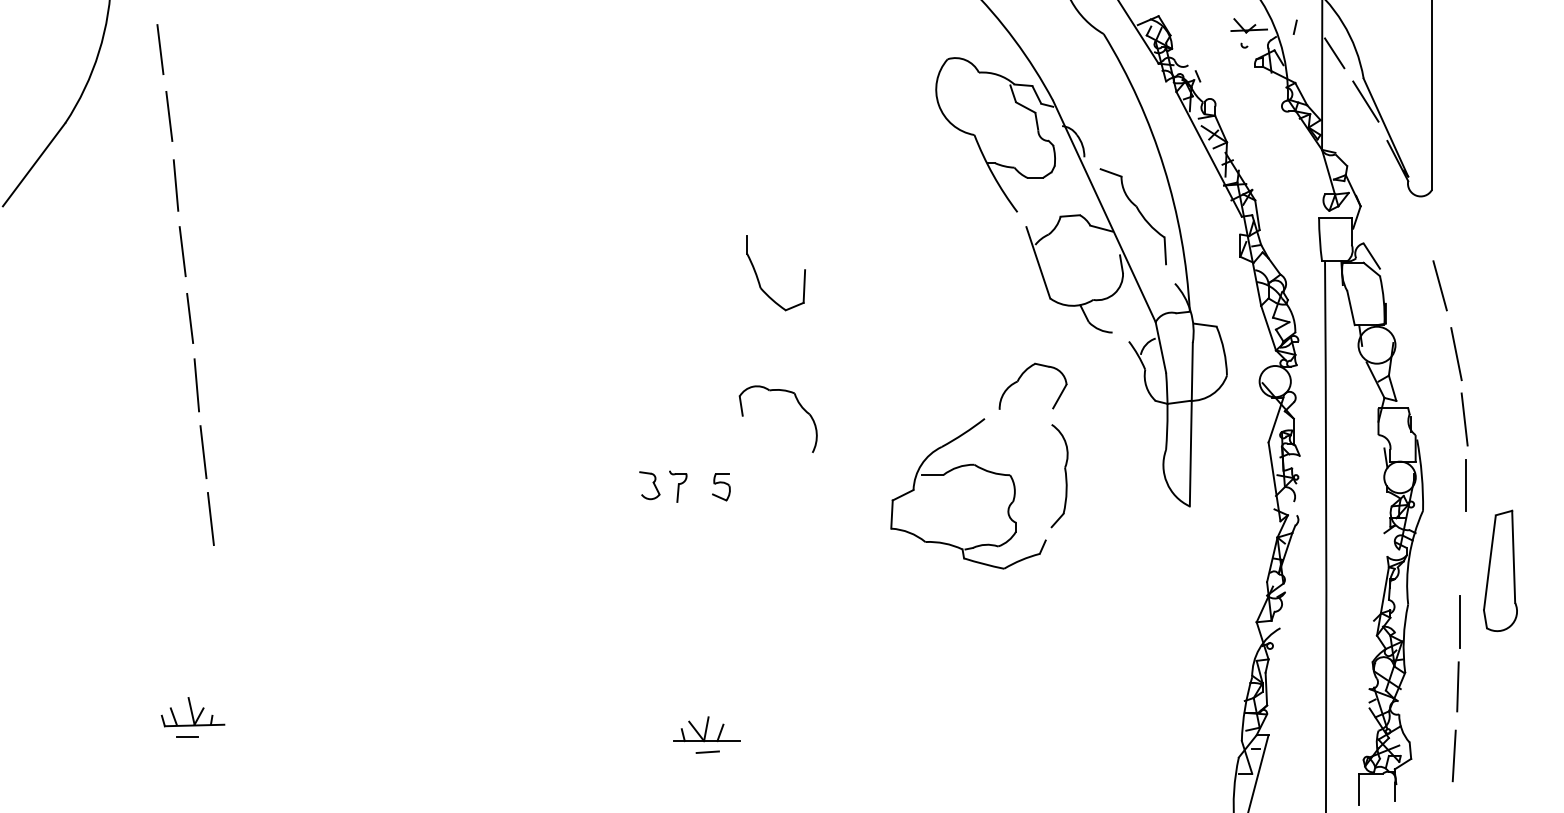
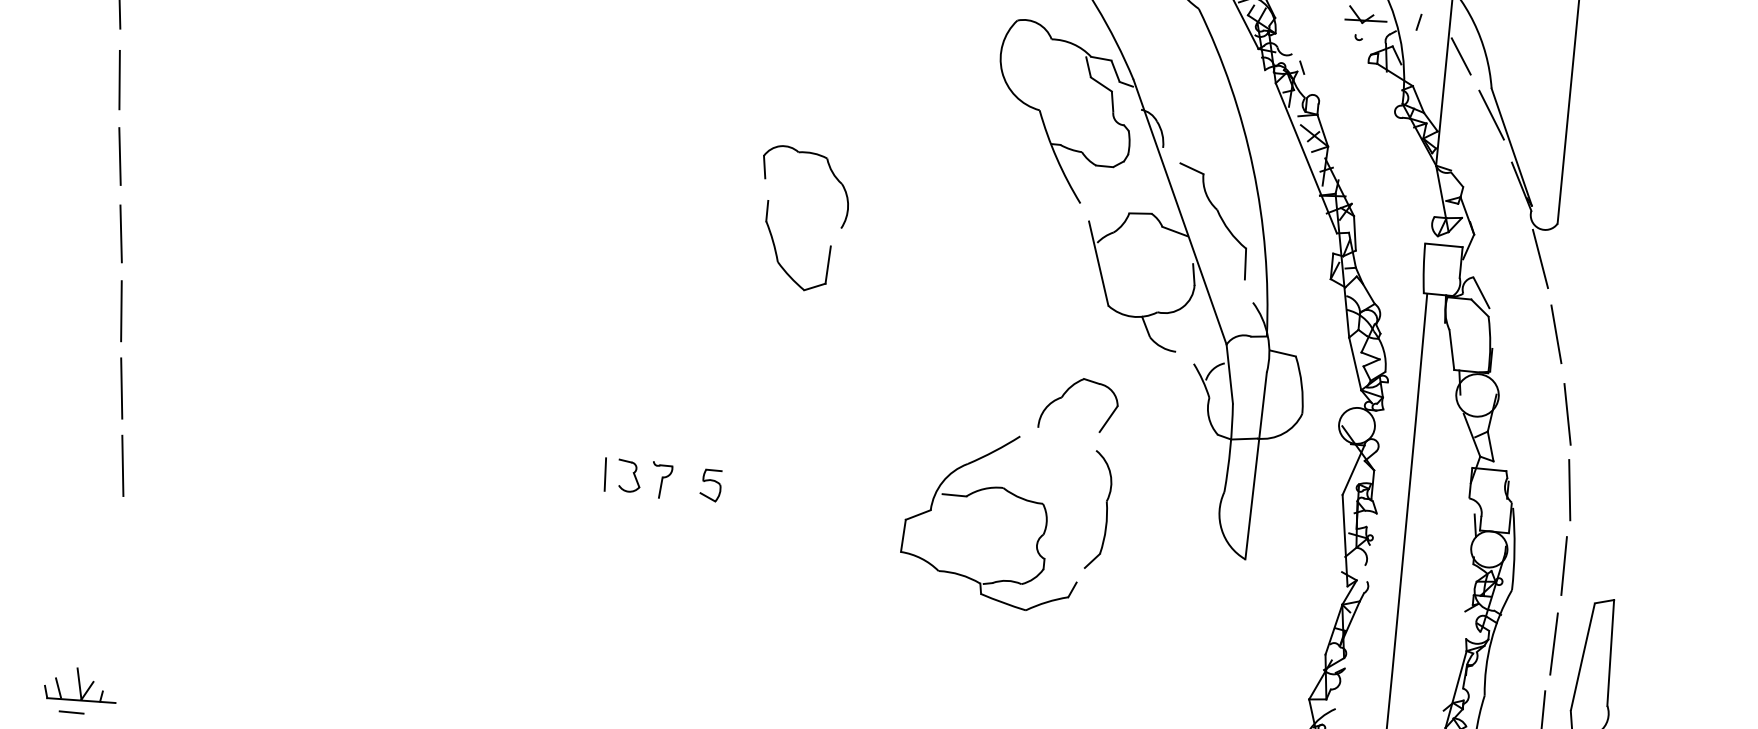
line: (1420, 221) -> (1540, 258), added
part: (799, 405) -> (831, 172), moved
line: (628, 486) -> (604, 474), added
line: (1463, 553) -> (1553, 643), added

